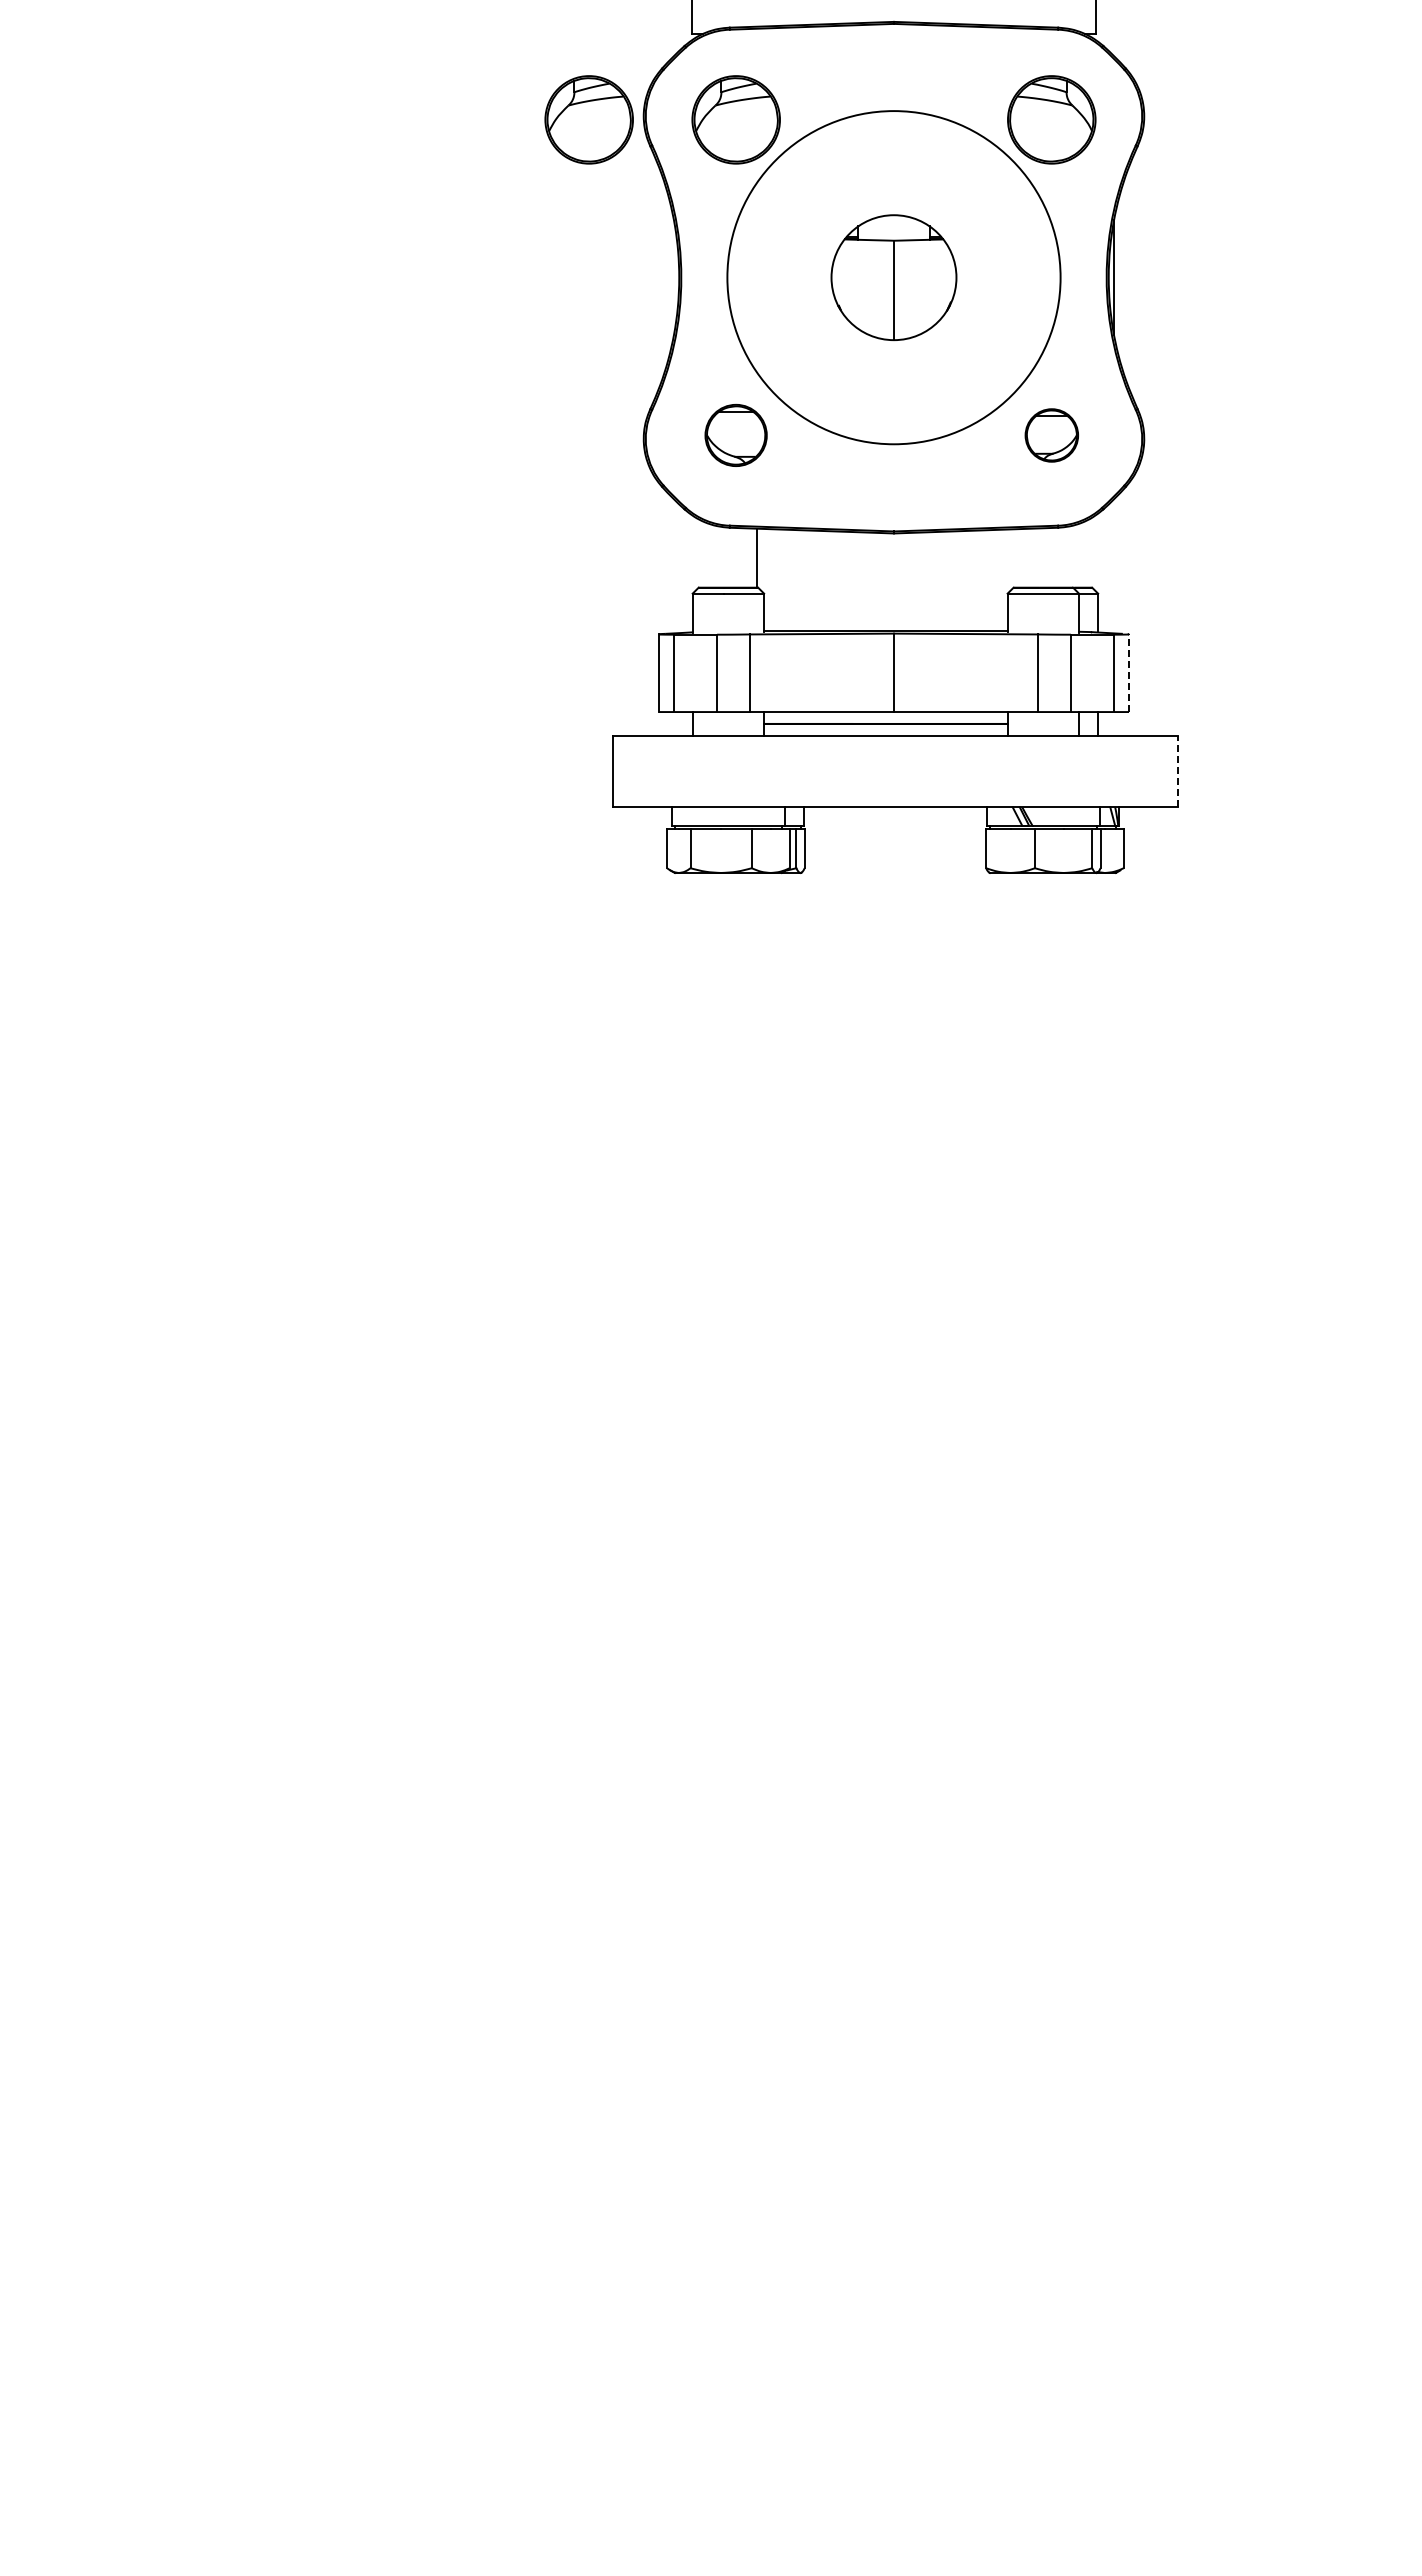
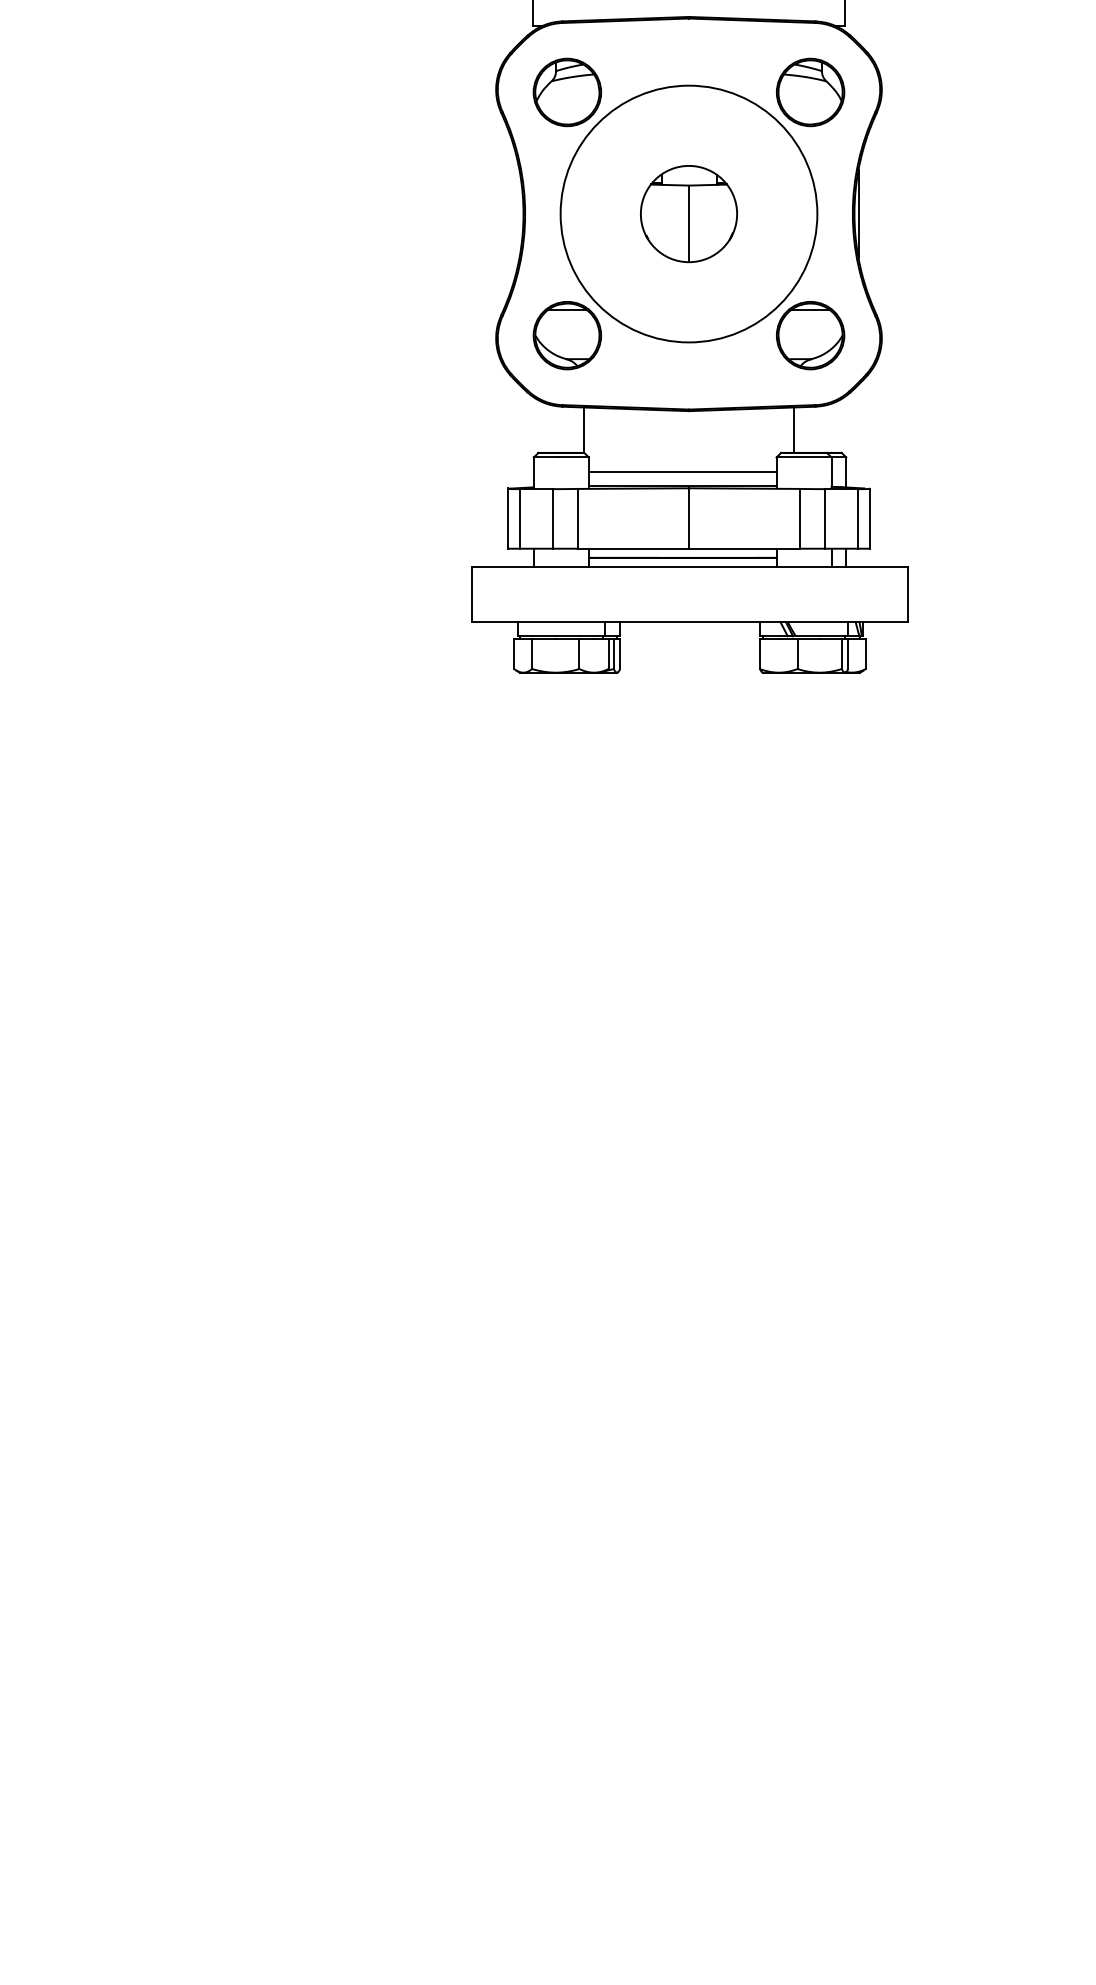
part: (588, 119) -> (453, 92), removed
part: (735, 435) -> (566, 335), size x1.43
part: (1051, 435) -> (810, 335), size x1.67
line: (1030, 557) -> (794, 429), added
line: (885, 613) -> (682, 472), added
line: (1129, 673) -> (870, 519), dashed -> solid
line: (1178, 771) -> (908, 594), dashed -> solid

